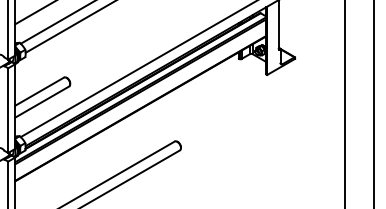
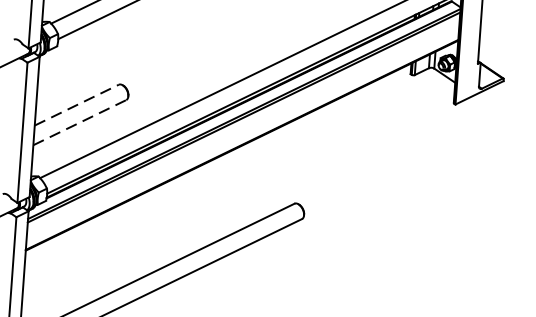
line: (40, 91) -> (78, 104), solid -> dashed
line: (42, 101) -> (80, 121), solid -> dashed

